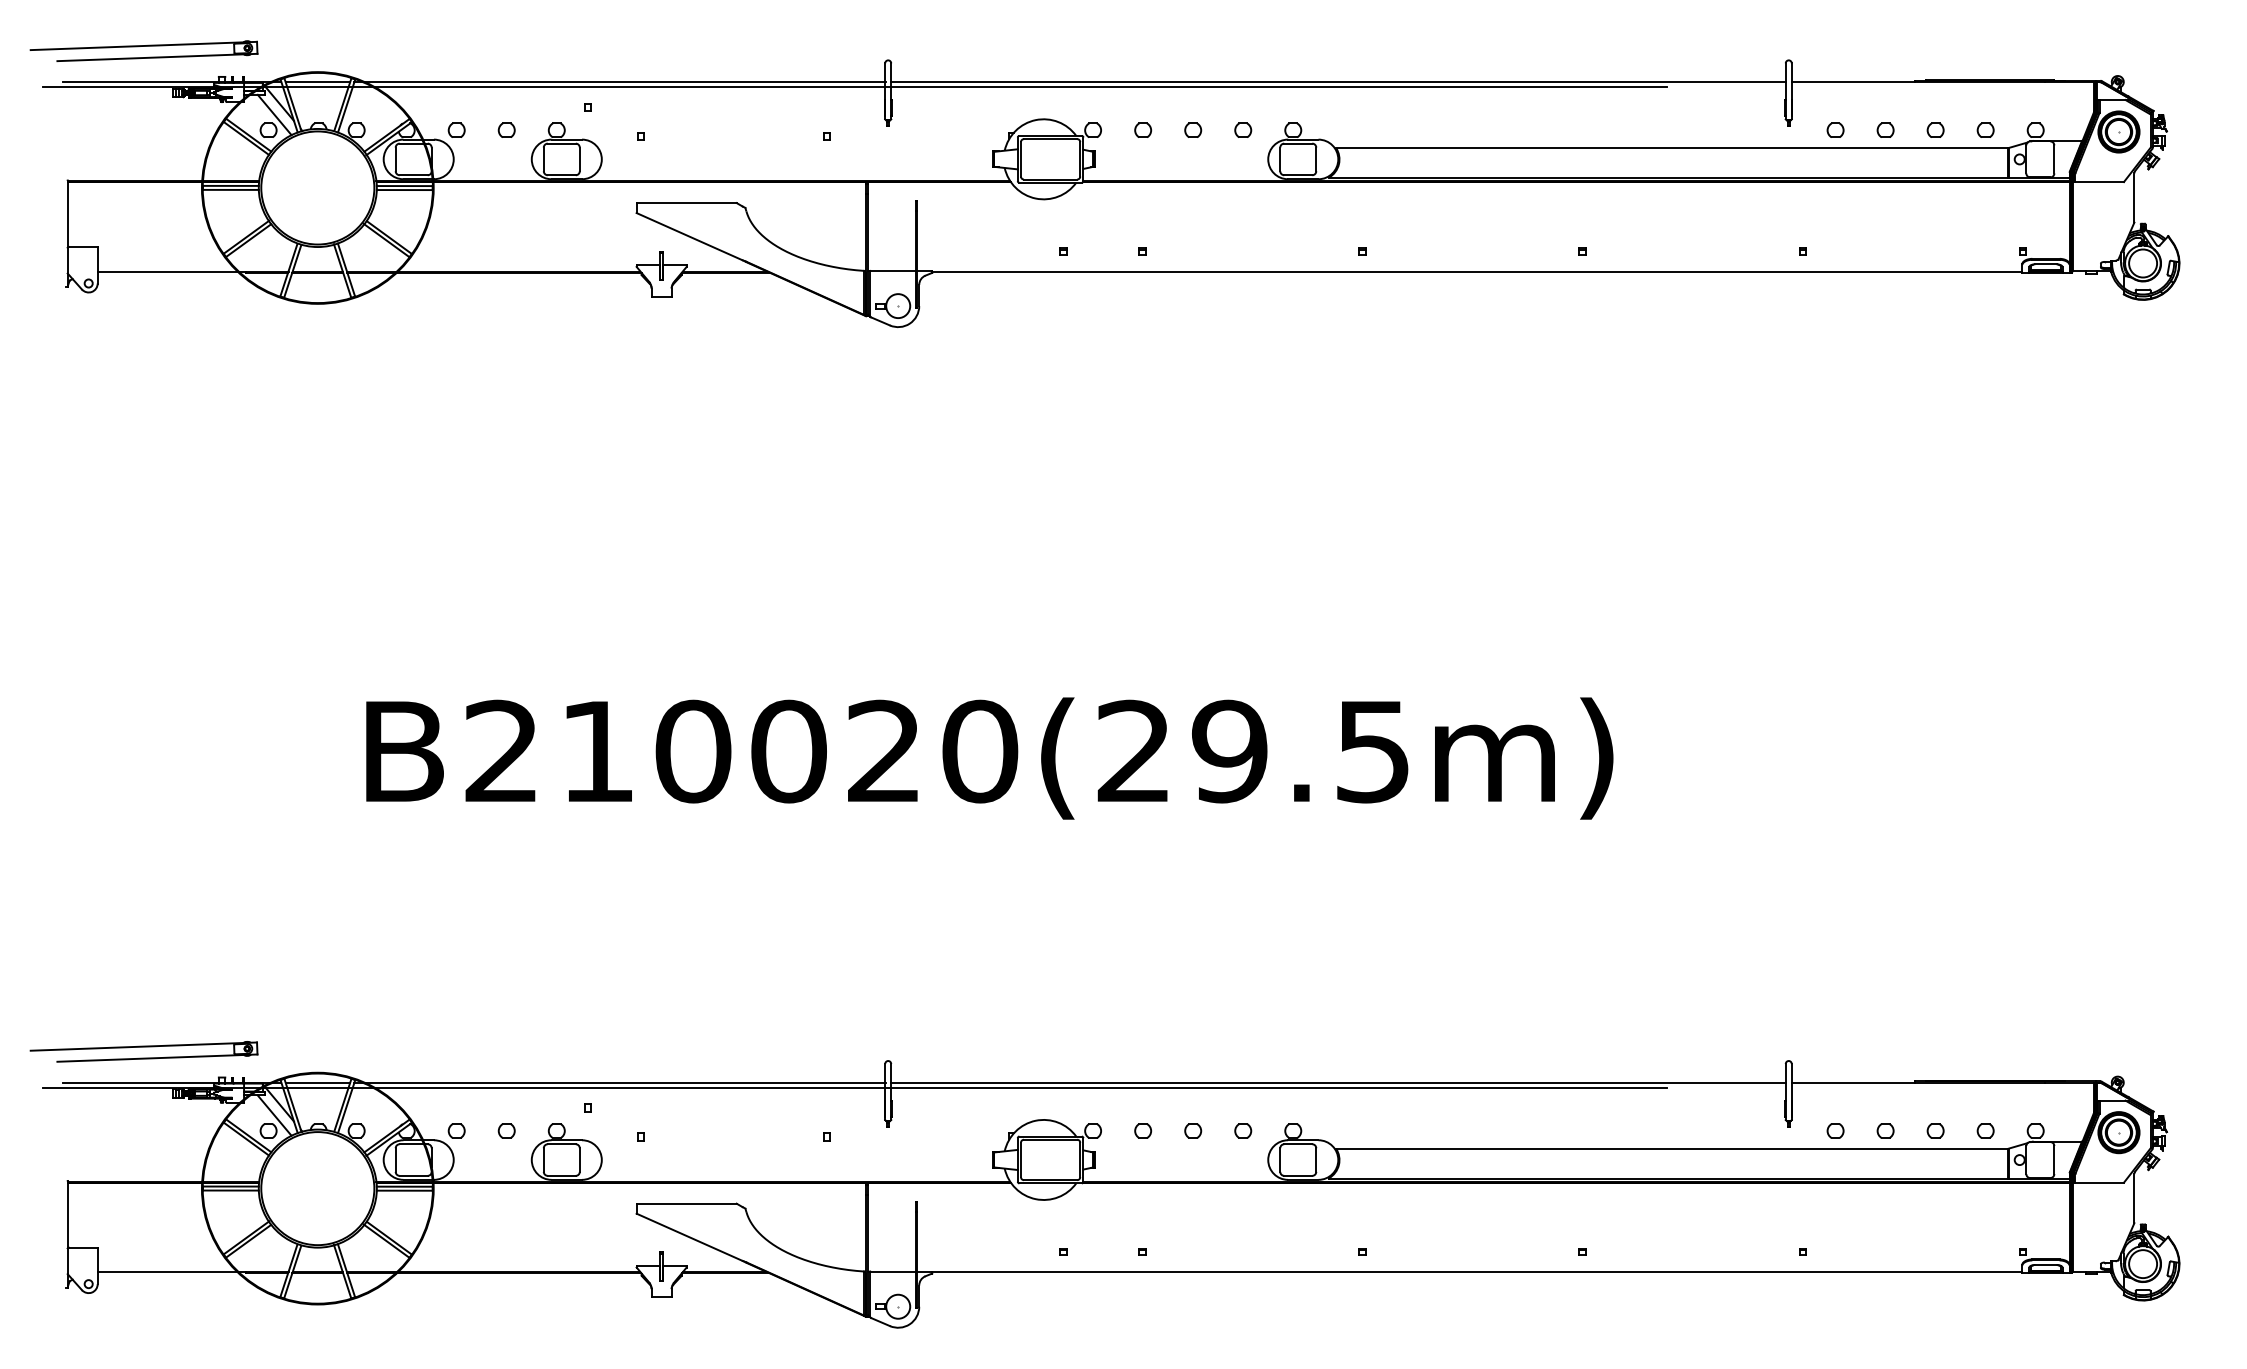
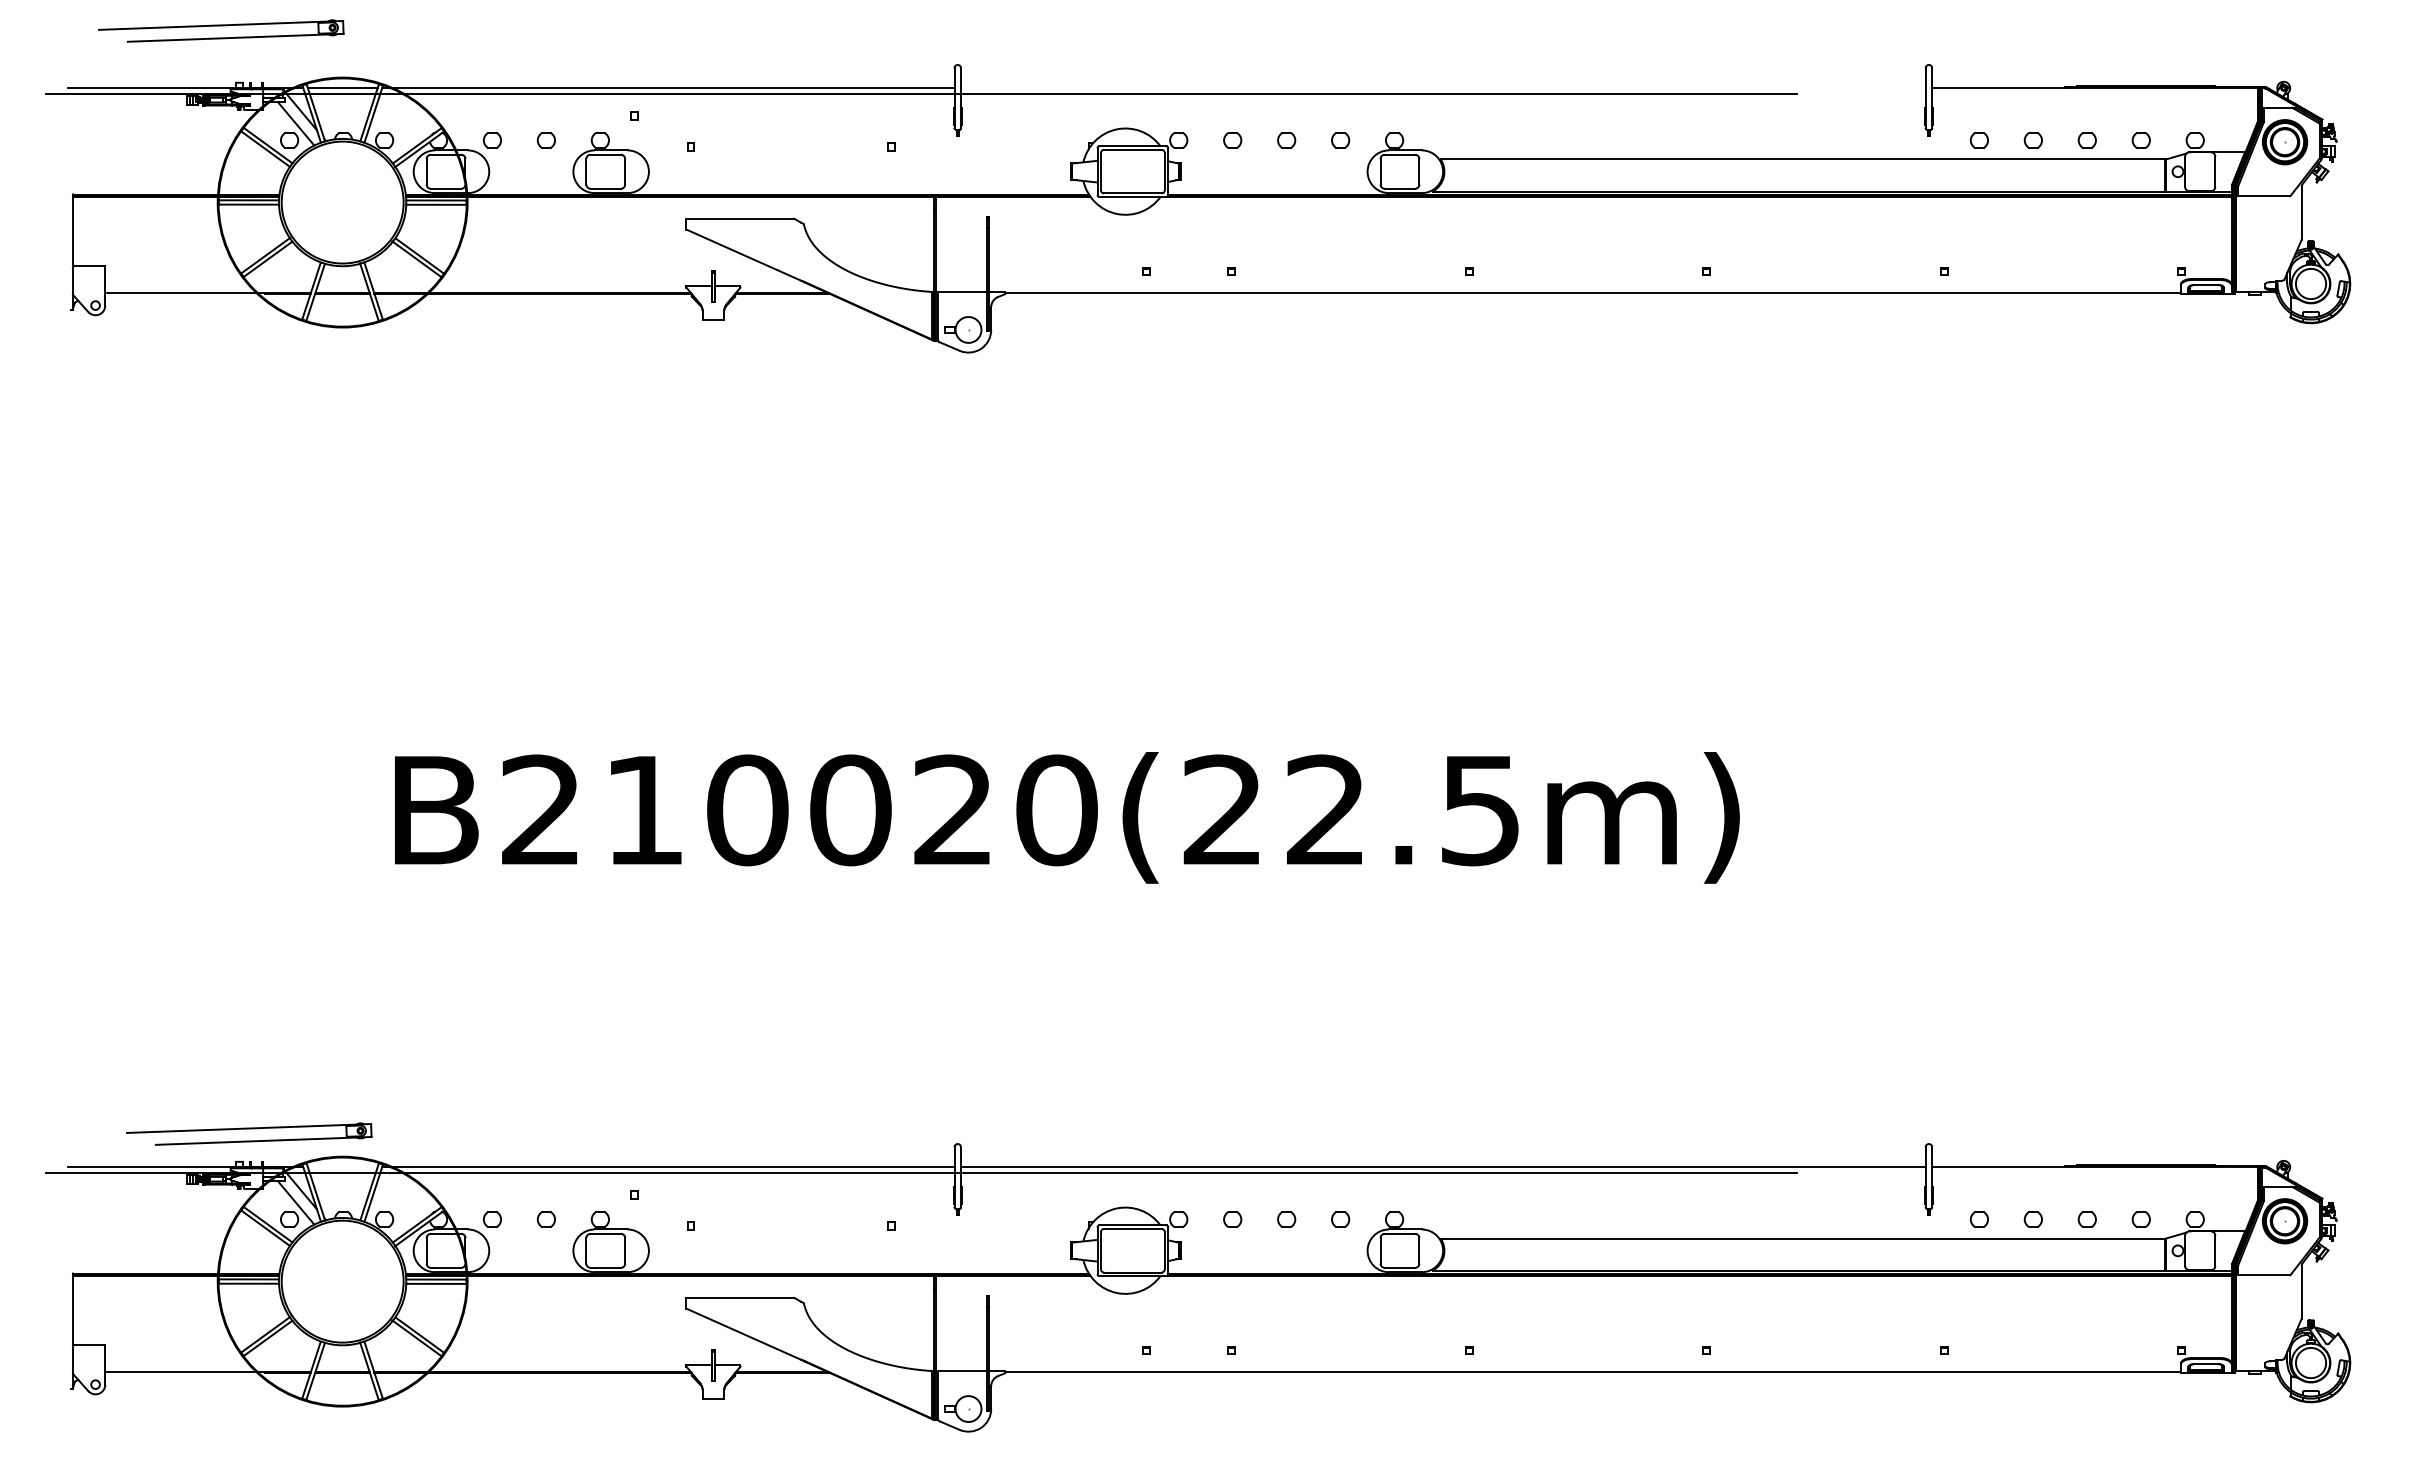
part: (144, 50) -> (221, 30), moved
line: (1338, 82) -> (1443, 88), removed
text: (1229, 751) -> (1325, 810), B210020(29.5m) -> B210020(22.5m)
part: (144, 1051) -> (249, 1133), moved
line: (317, 1082) -> (342, 1167), removed

